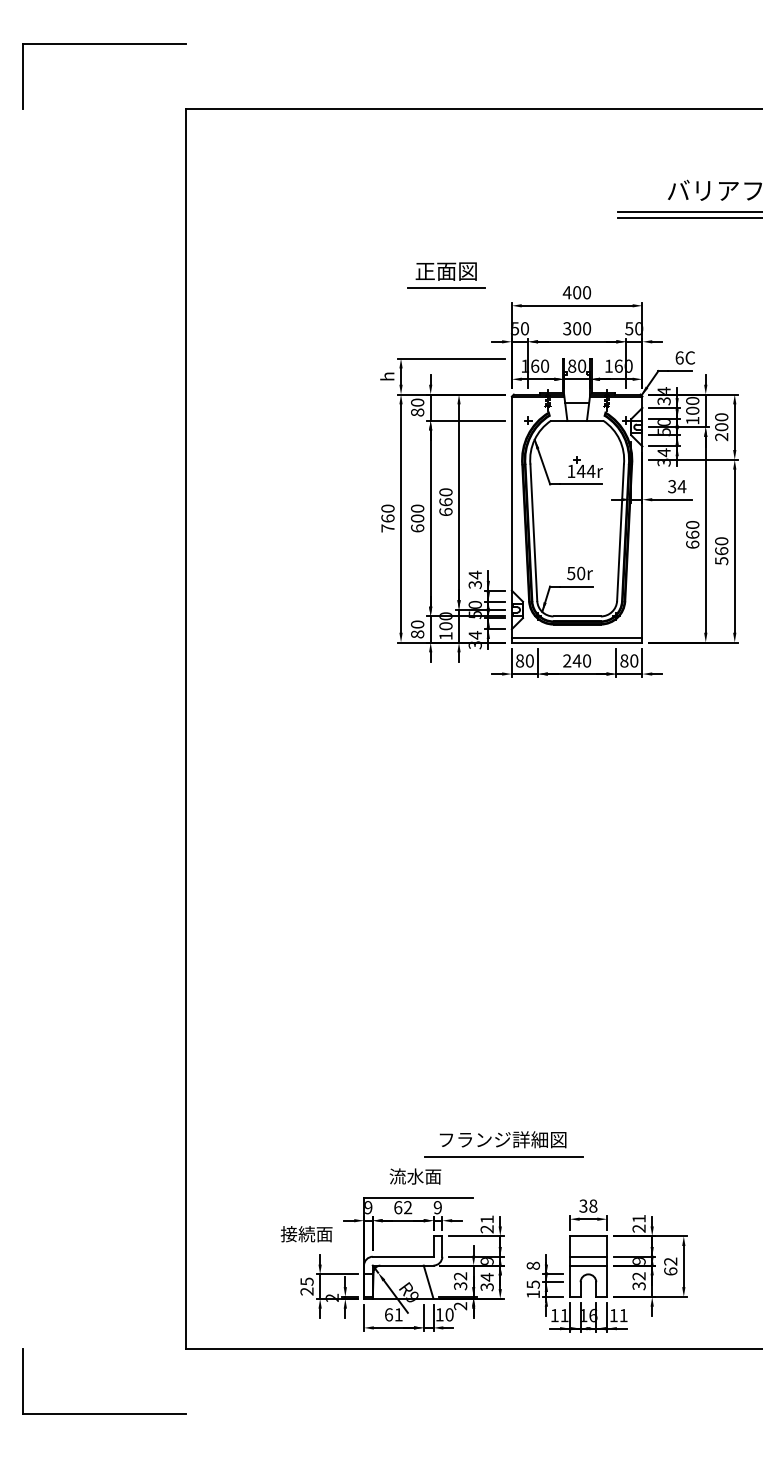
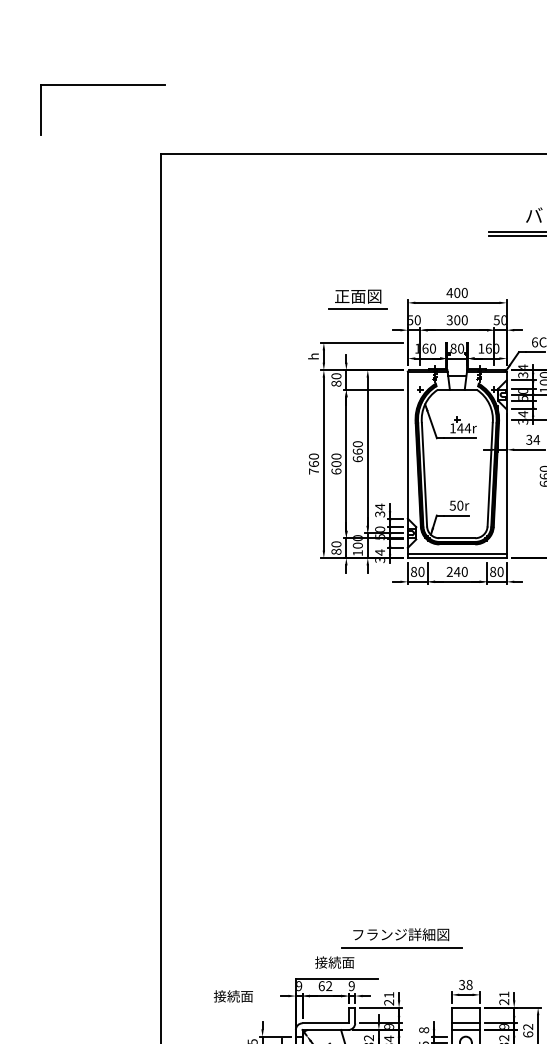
part: (104, 44) -> (103, 85), moved
part: (446, 275) -> (358, 299), moved
text: (406, 1176) -> (328, 962), 流水面 -> 接続面
text: (306, 1234) -> (233, 996), moved

